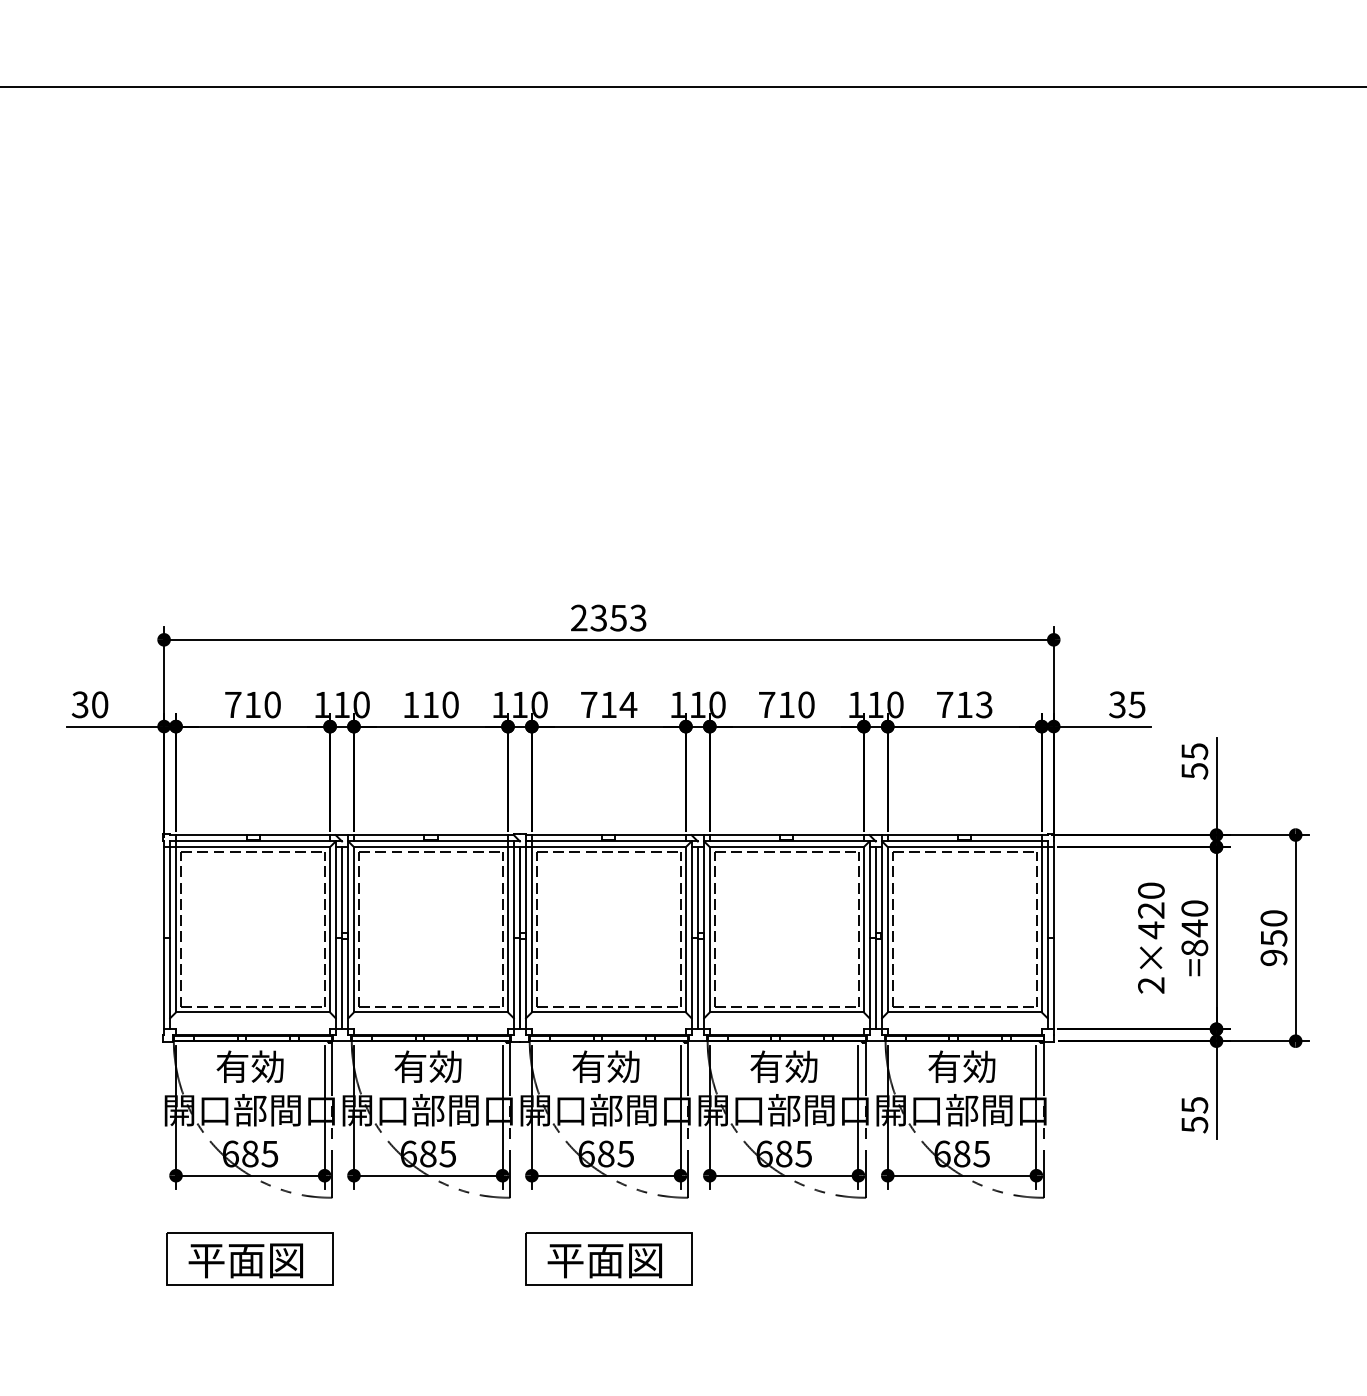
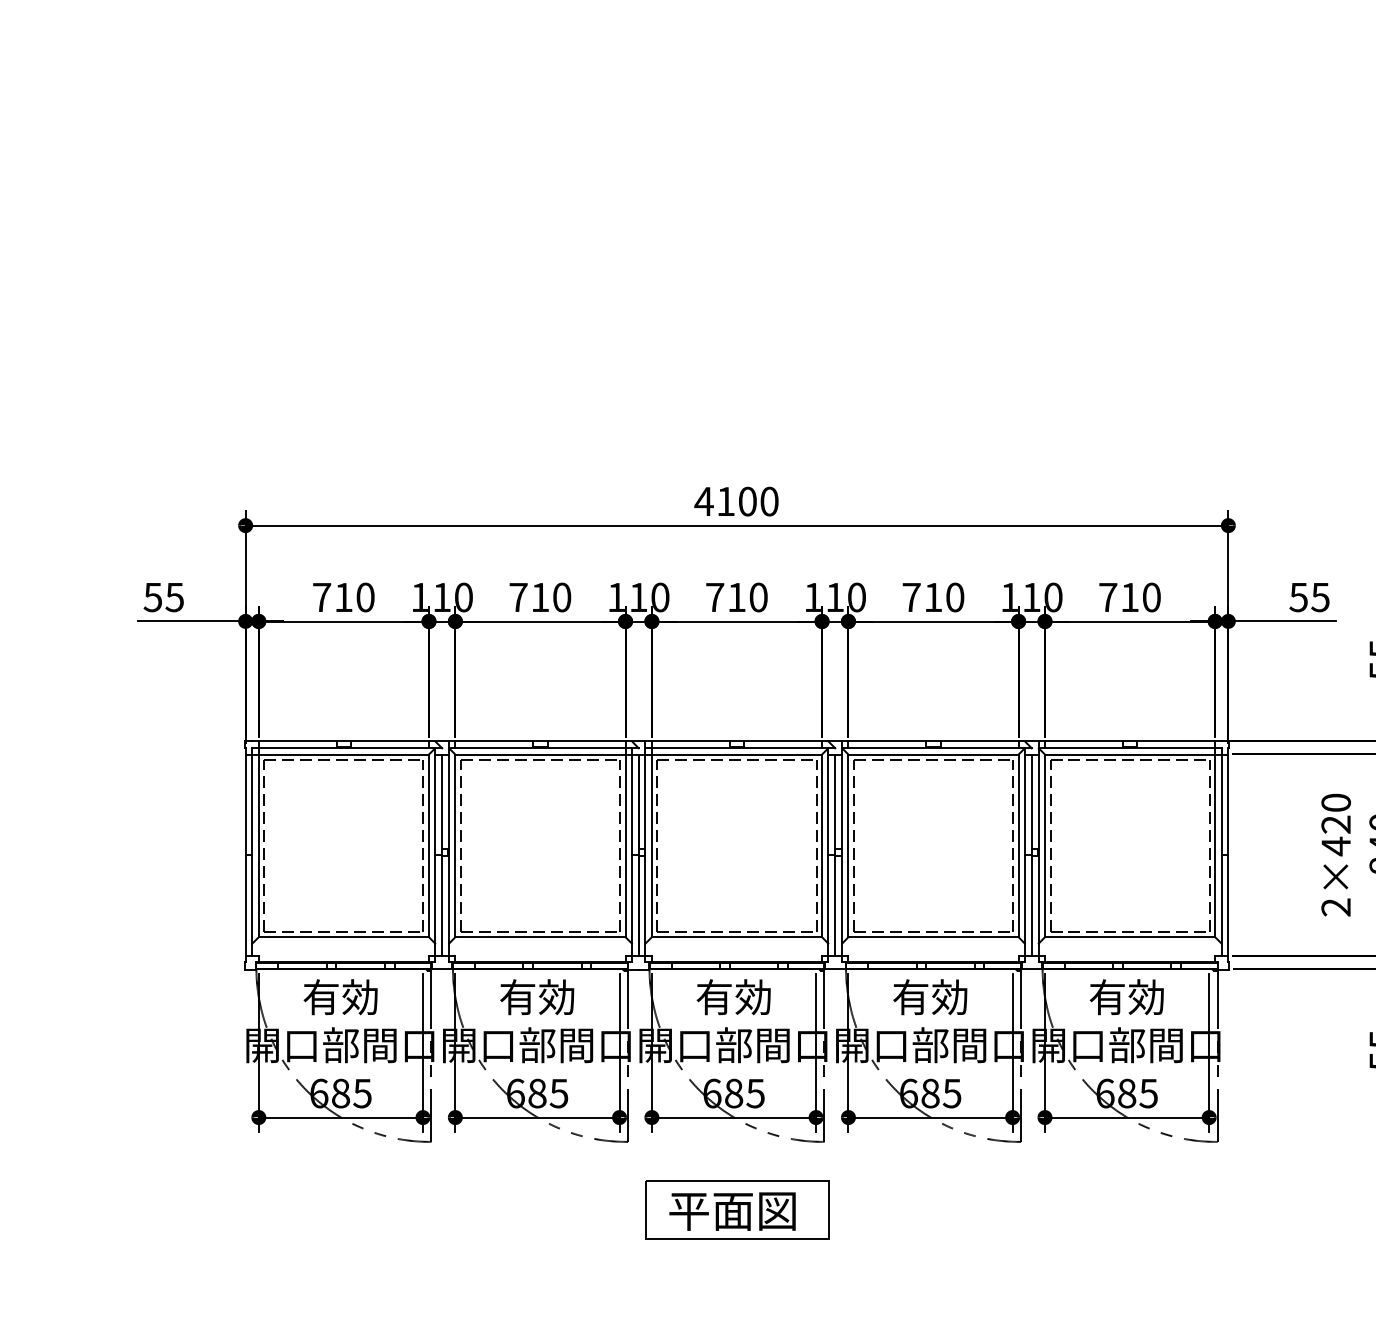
text: (608, 617) -> (736, 500), 2353 -> 4100
text: (90, 704) -> (164, 597), 30 -> 55
text: (411, 704) -> (518, 597), 110 -> 710
text: (628, 704) -> (758, 597), 714 -> 710
text: (983, 704) -> (1150, 597), 713 -> 710
text: (1117, 704) -> (1298, 597), 35 -> 55
part: (249, 1258) -> (339, 1208), removed

